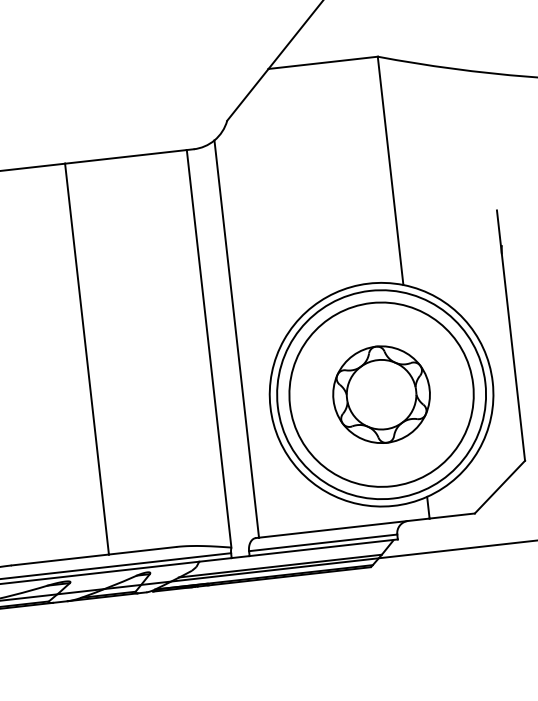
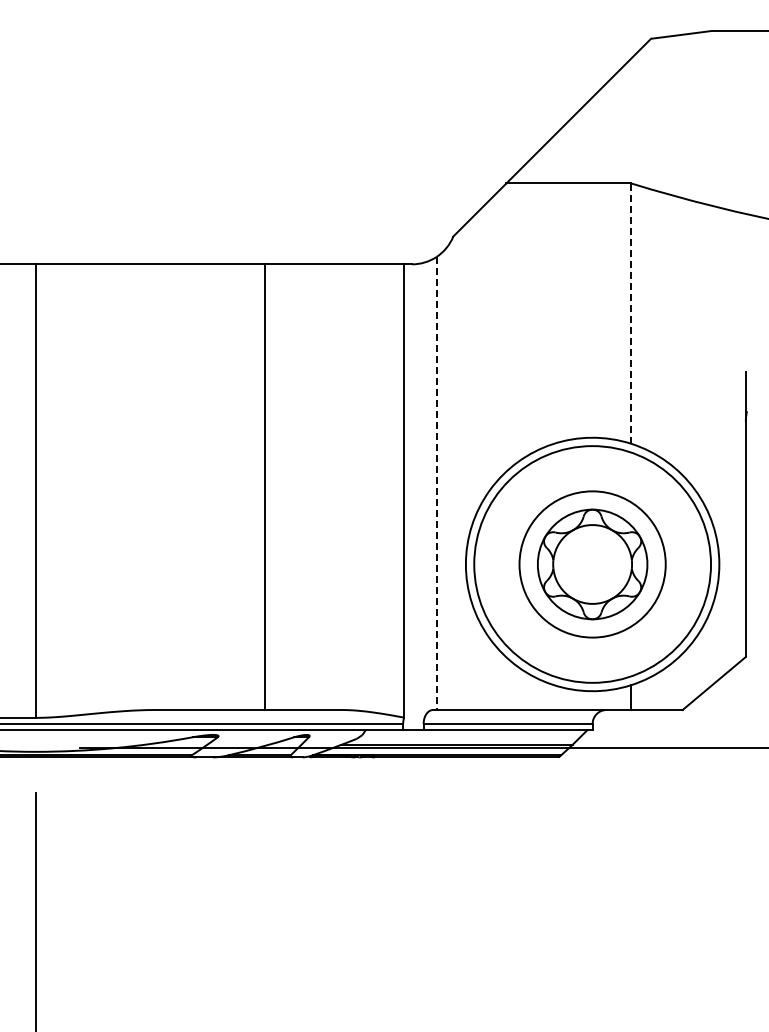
line: (390, 170) -> (631, 313), solid -> dashed
line: (236, 339) -> (436, 484), solid -> dashed
circle: (381, 394) -> (592, 564), size x0.7

